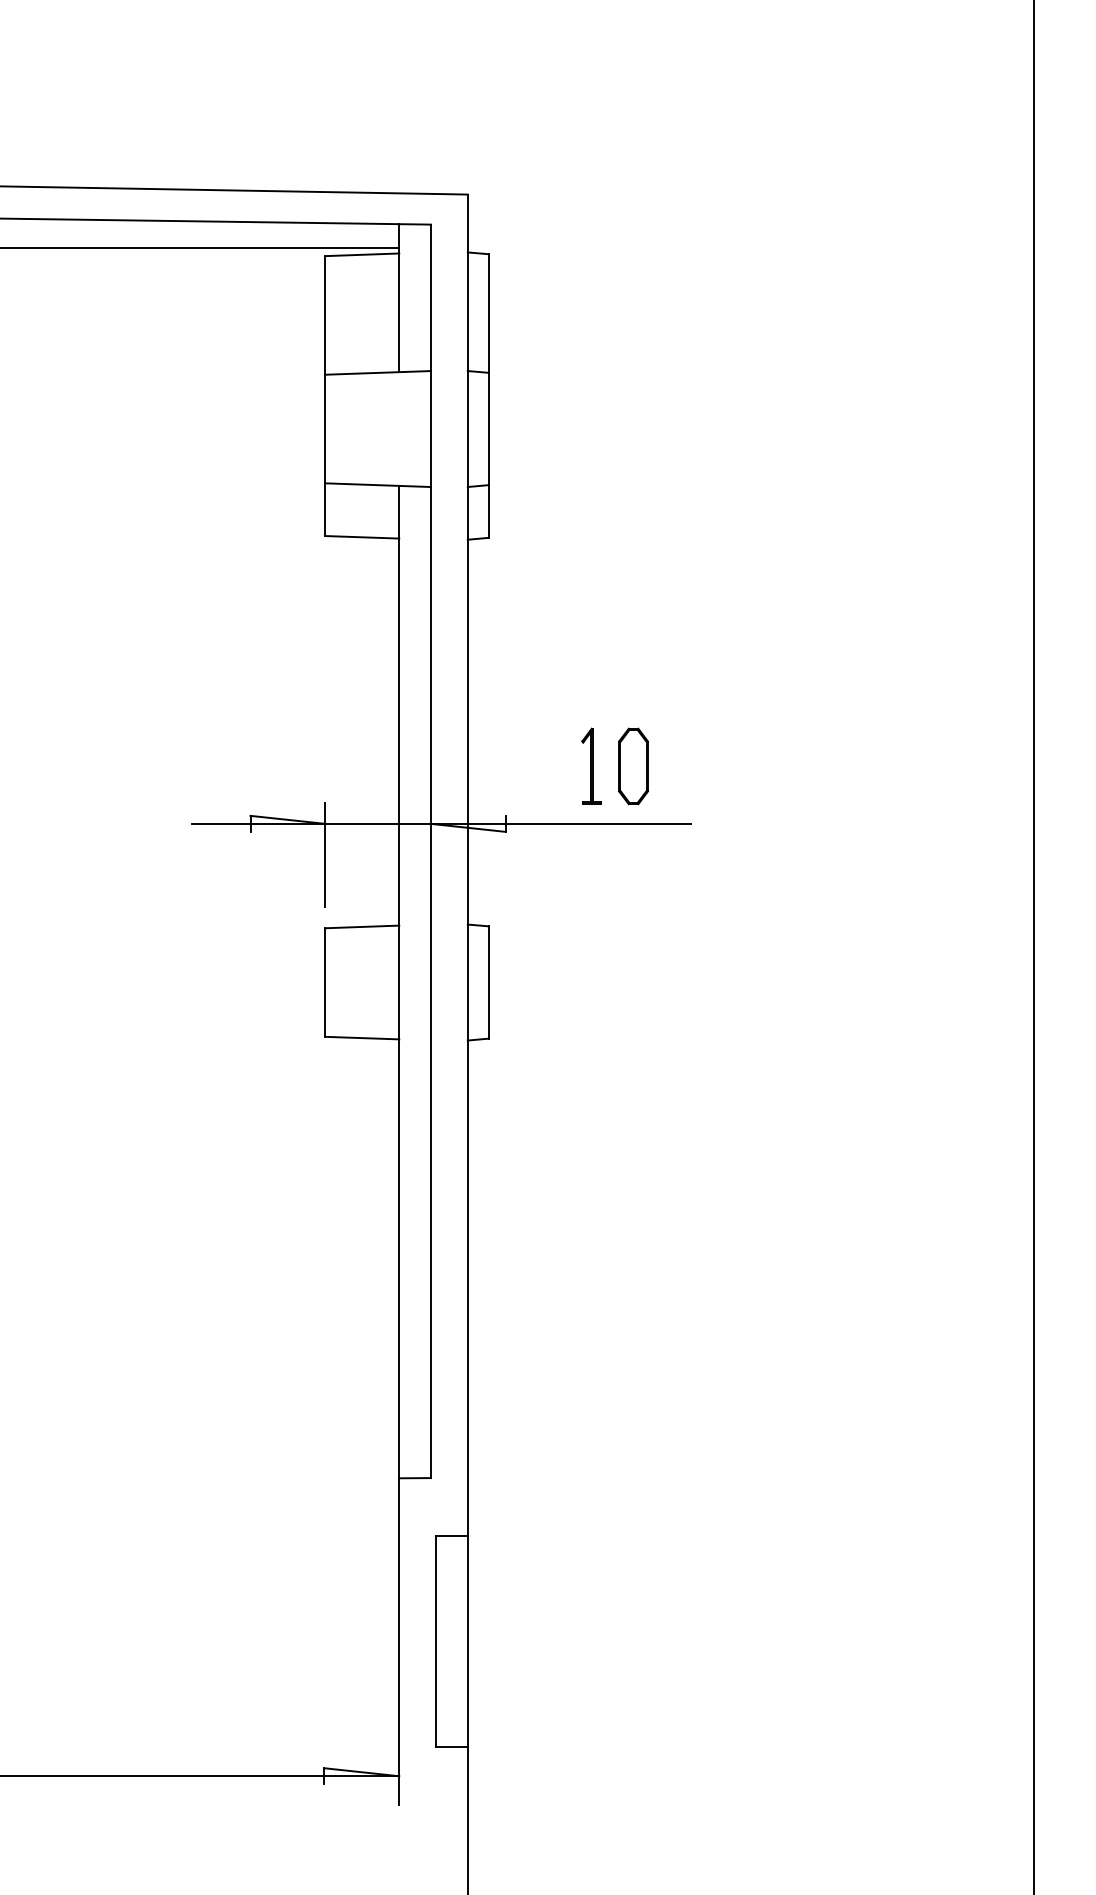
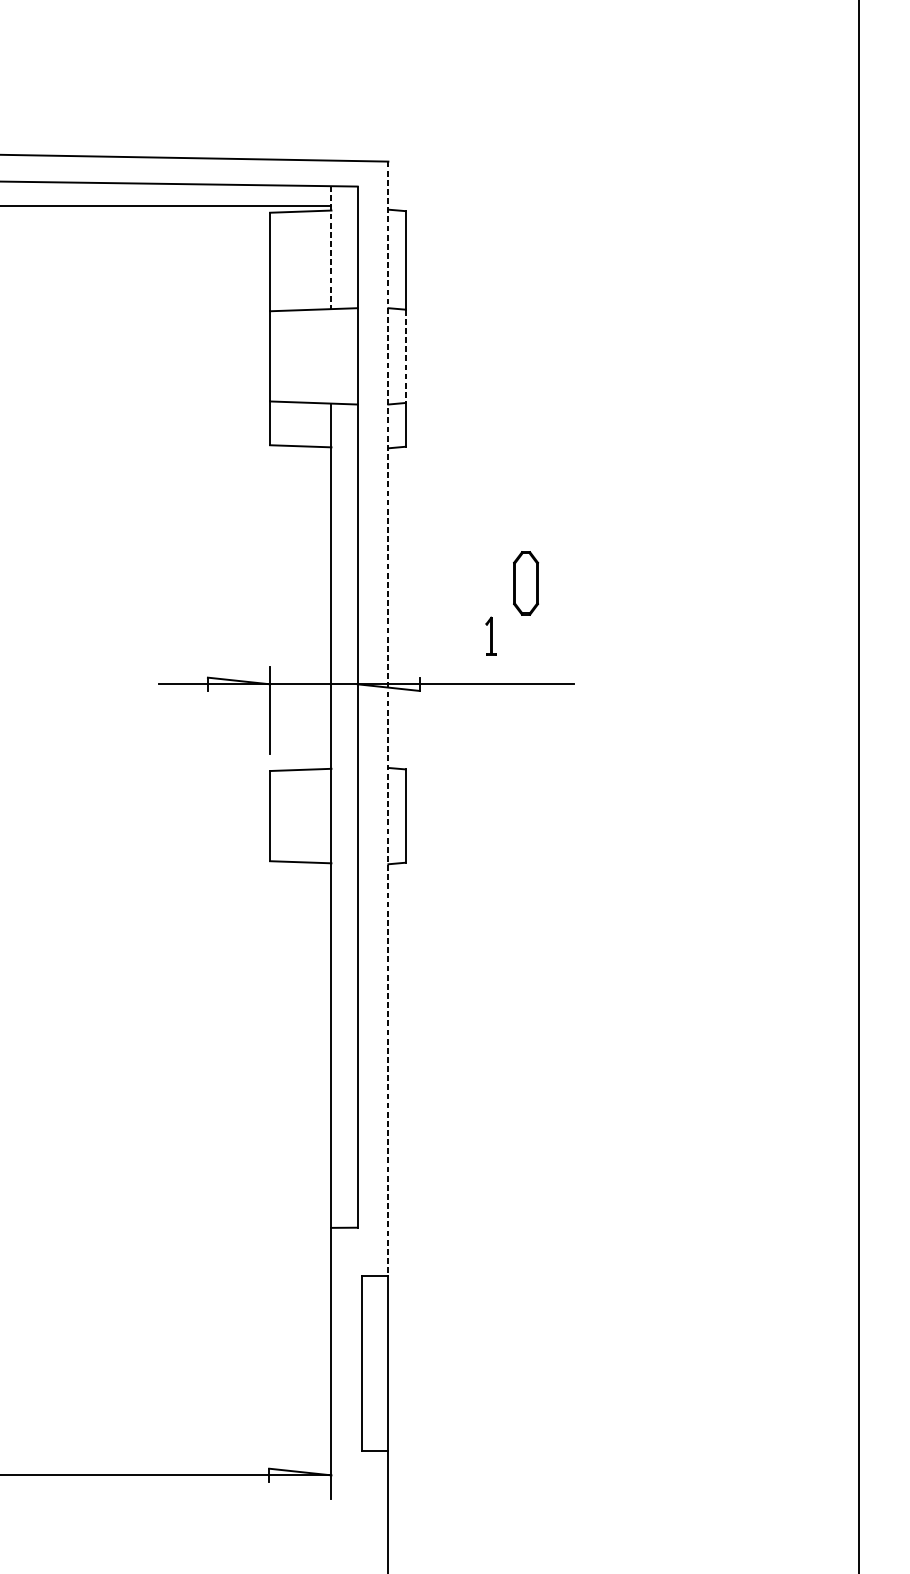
line: (399, 298) -> (331, 247), solid -> dashed
line: (488, 429) -> (405, 356), solid -> dashed
part: (591, 765) -> (491, 635), size x0.6
part: (633, 766) -> (526, 583), moved
line: (467, 865) -> (388, 718), solid -> dashed

